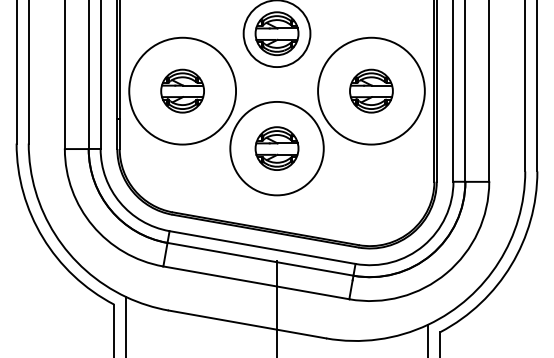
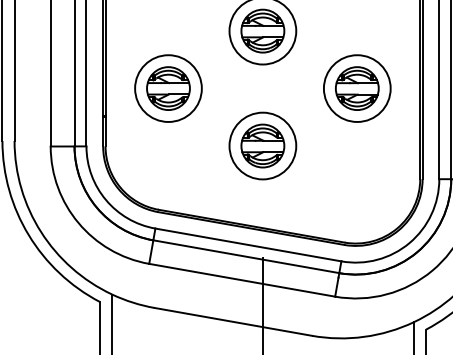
circle: (182, 90) -> (168, 87), size x0.62
circle: (371, 90) -> (357, 87), size x0.62
circle: (276, 148) -> (262, 145), size x0.71

